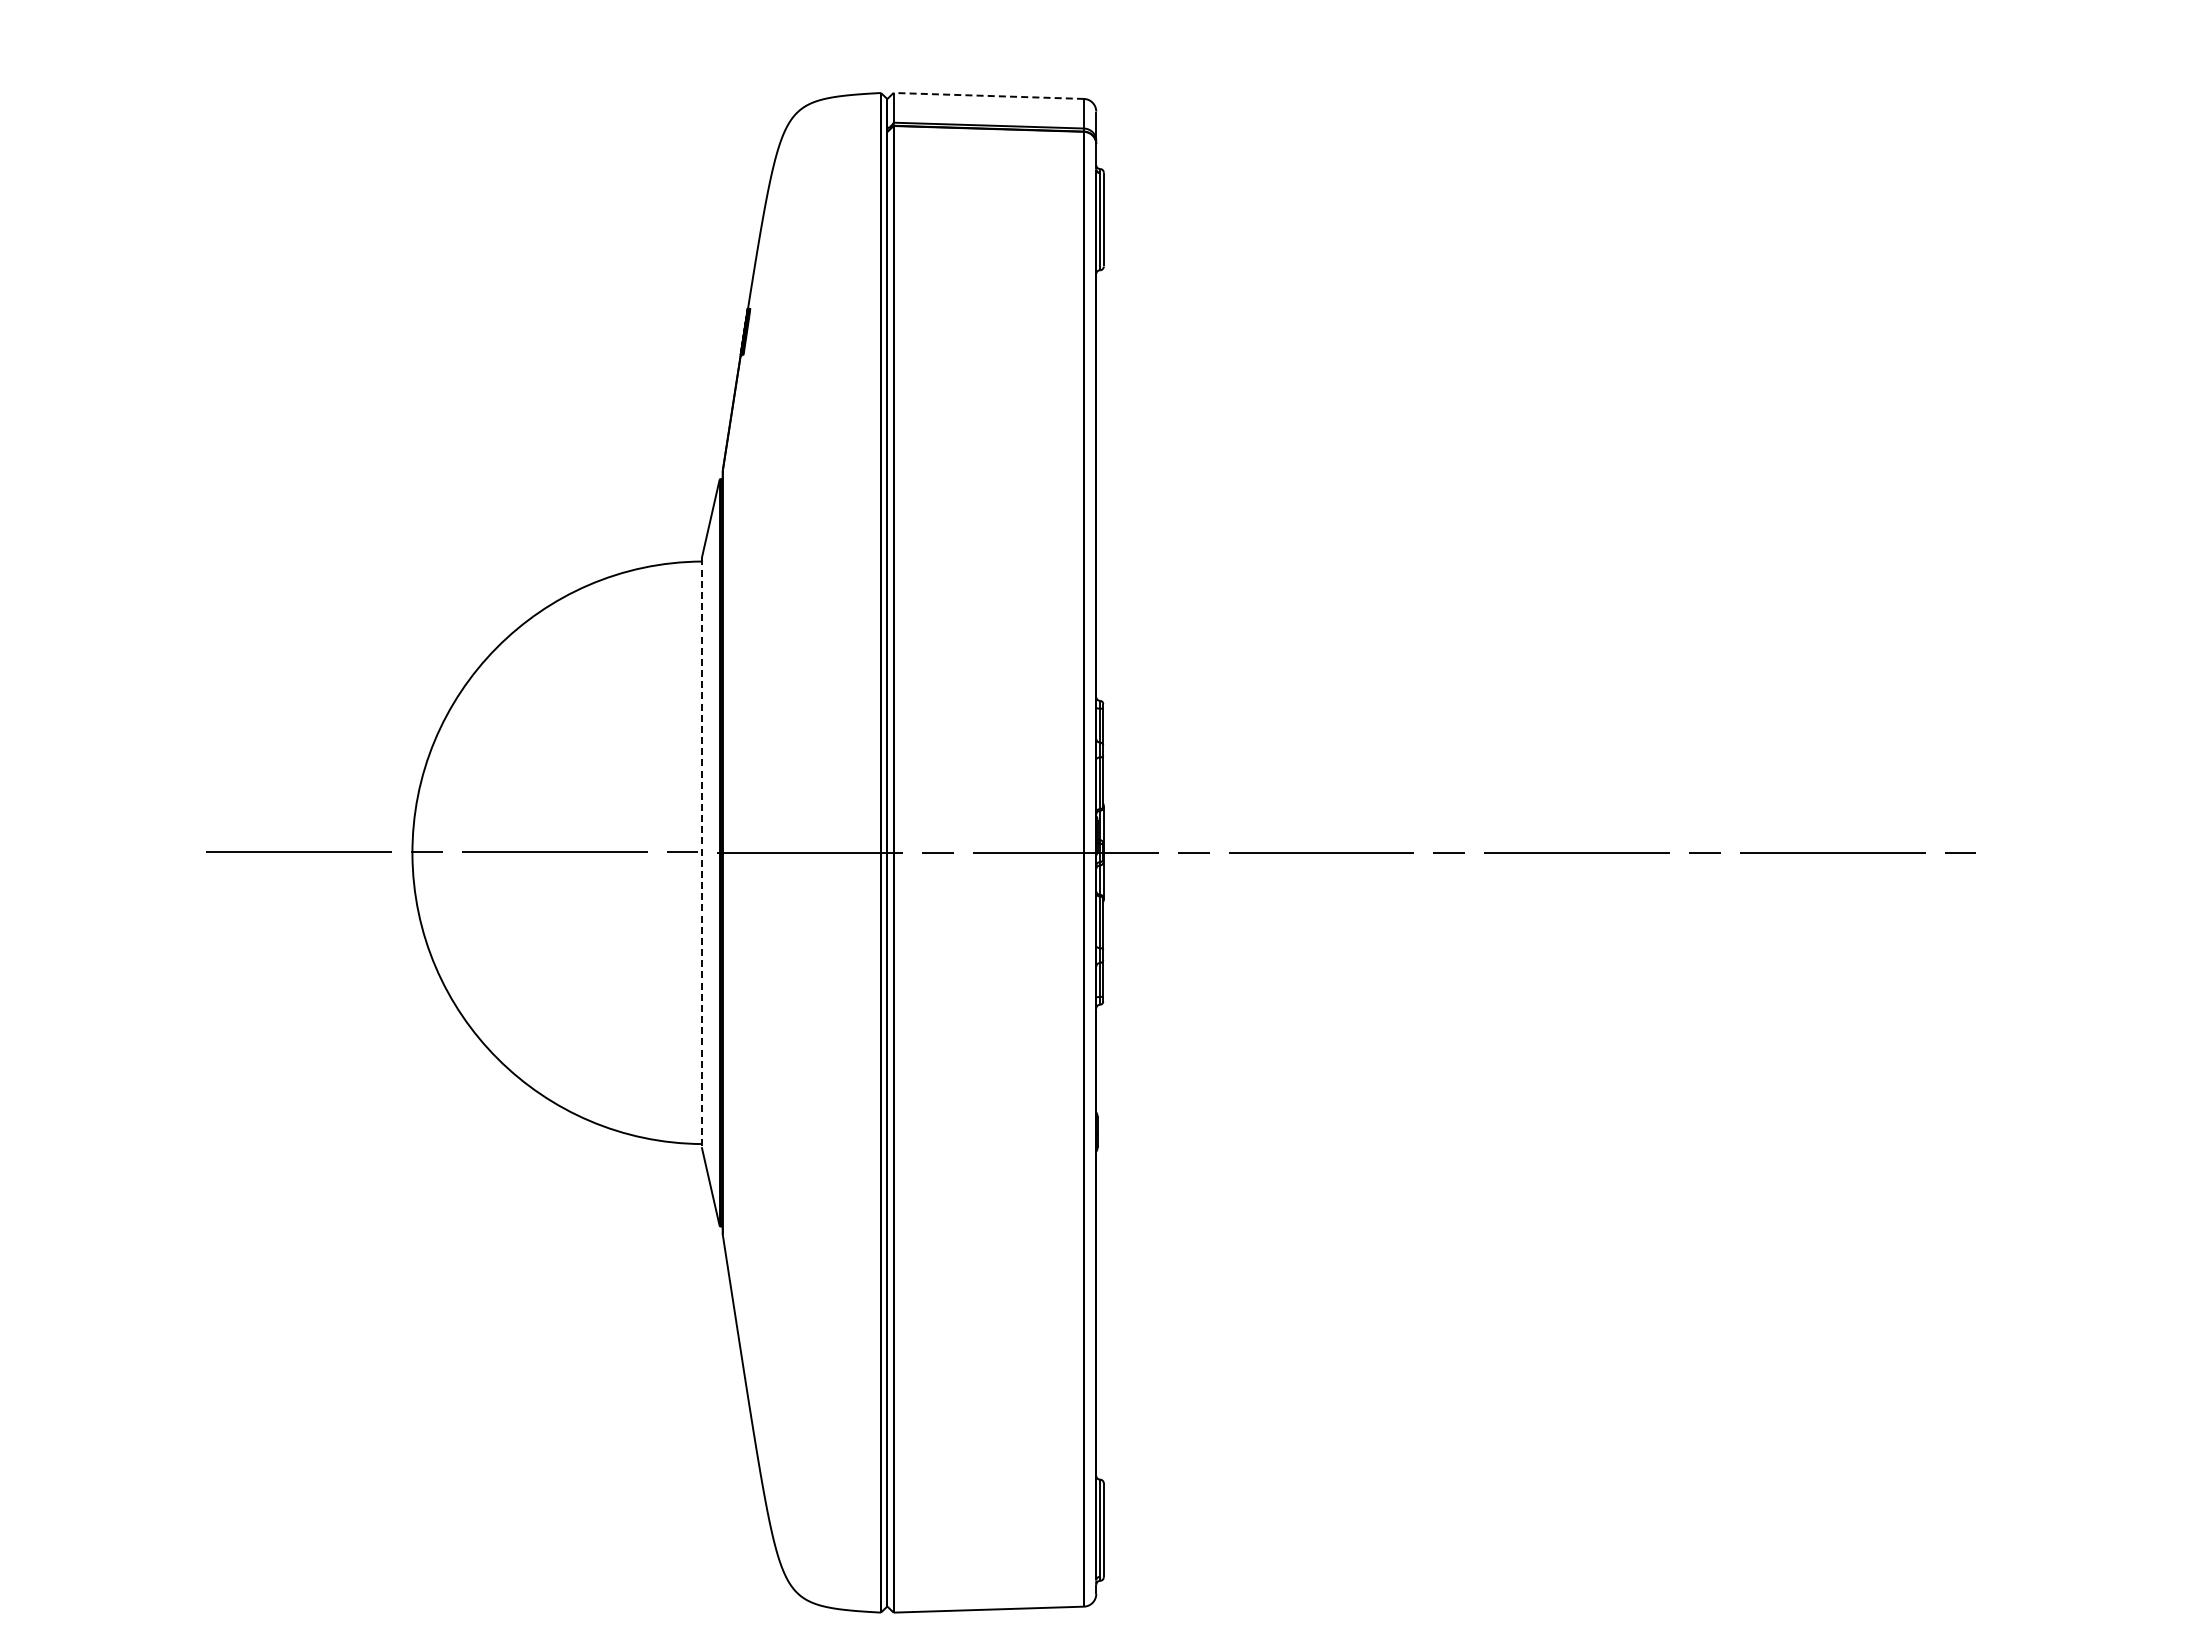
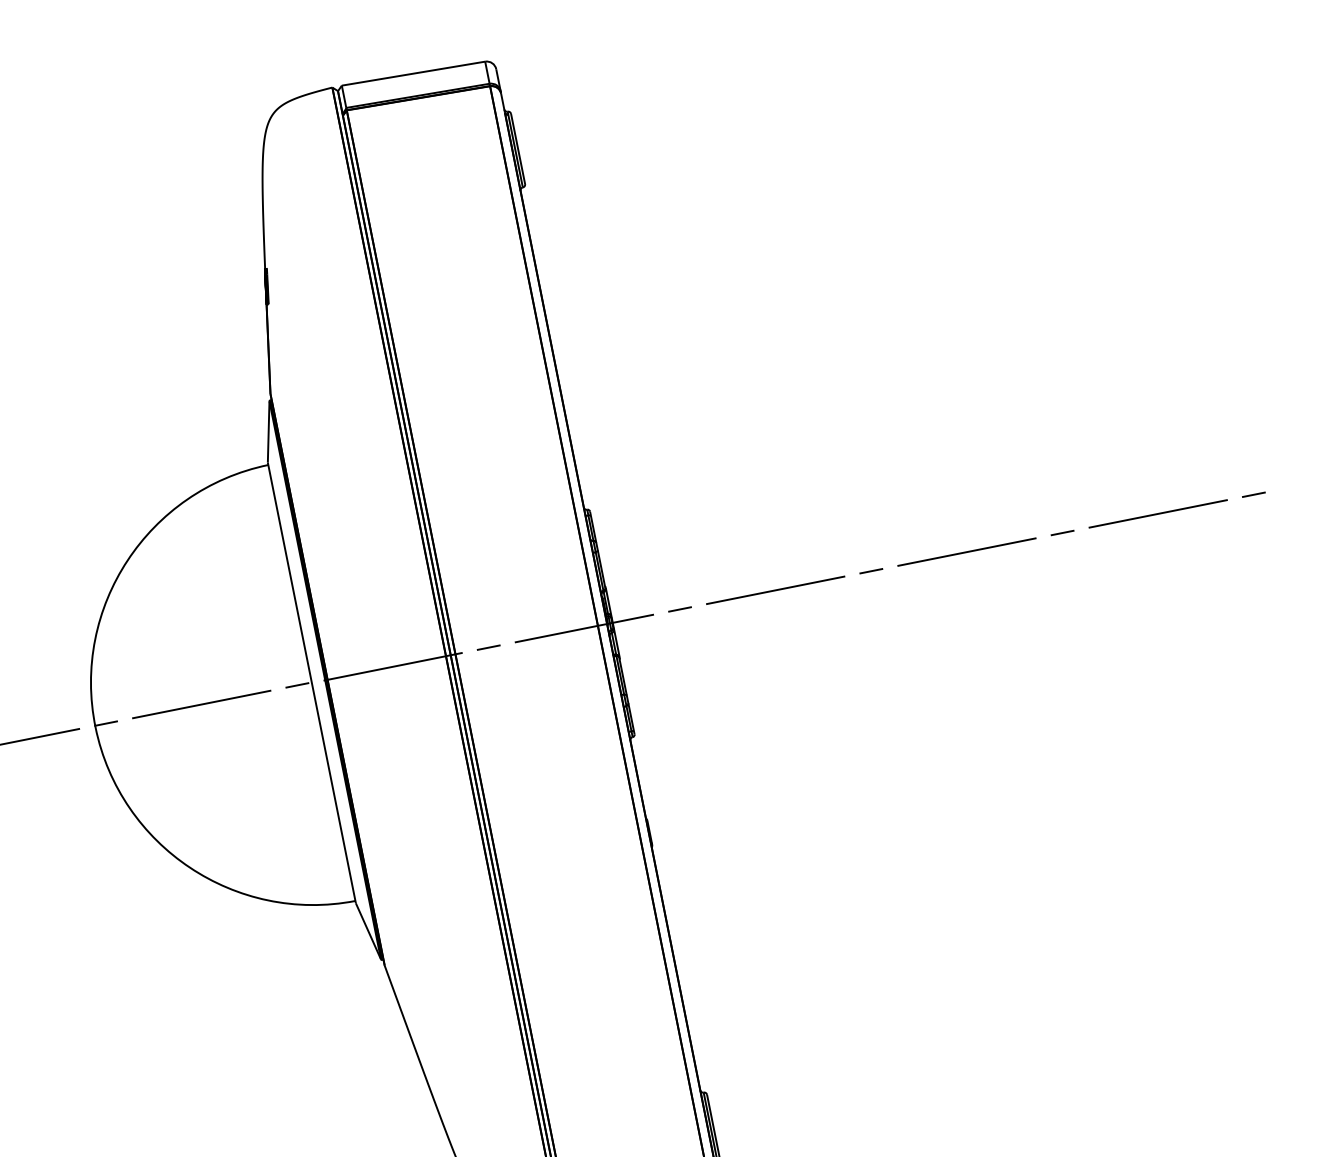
line: (988, 95) -> (413, 73), dashed -> solid
line: (701, 853) -> (311, 683), dashed -> solid

